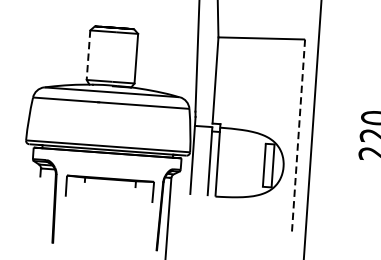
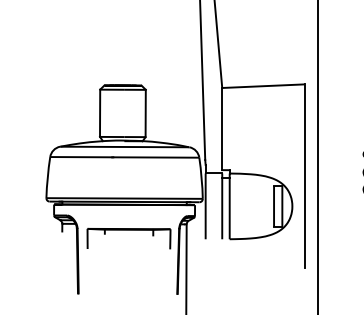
line: (88, 55) -> (100, 113), dashed -> solid
line: (298, 136) -> (304, 176), dashed -> solid

